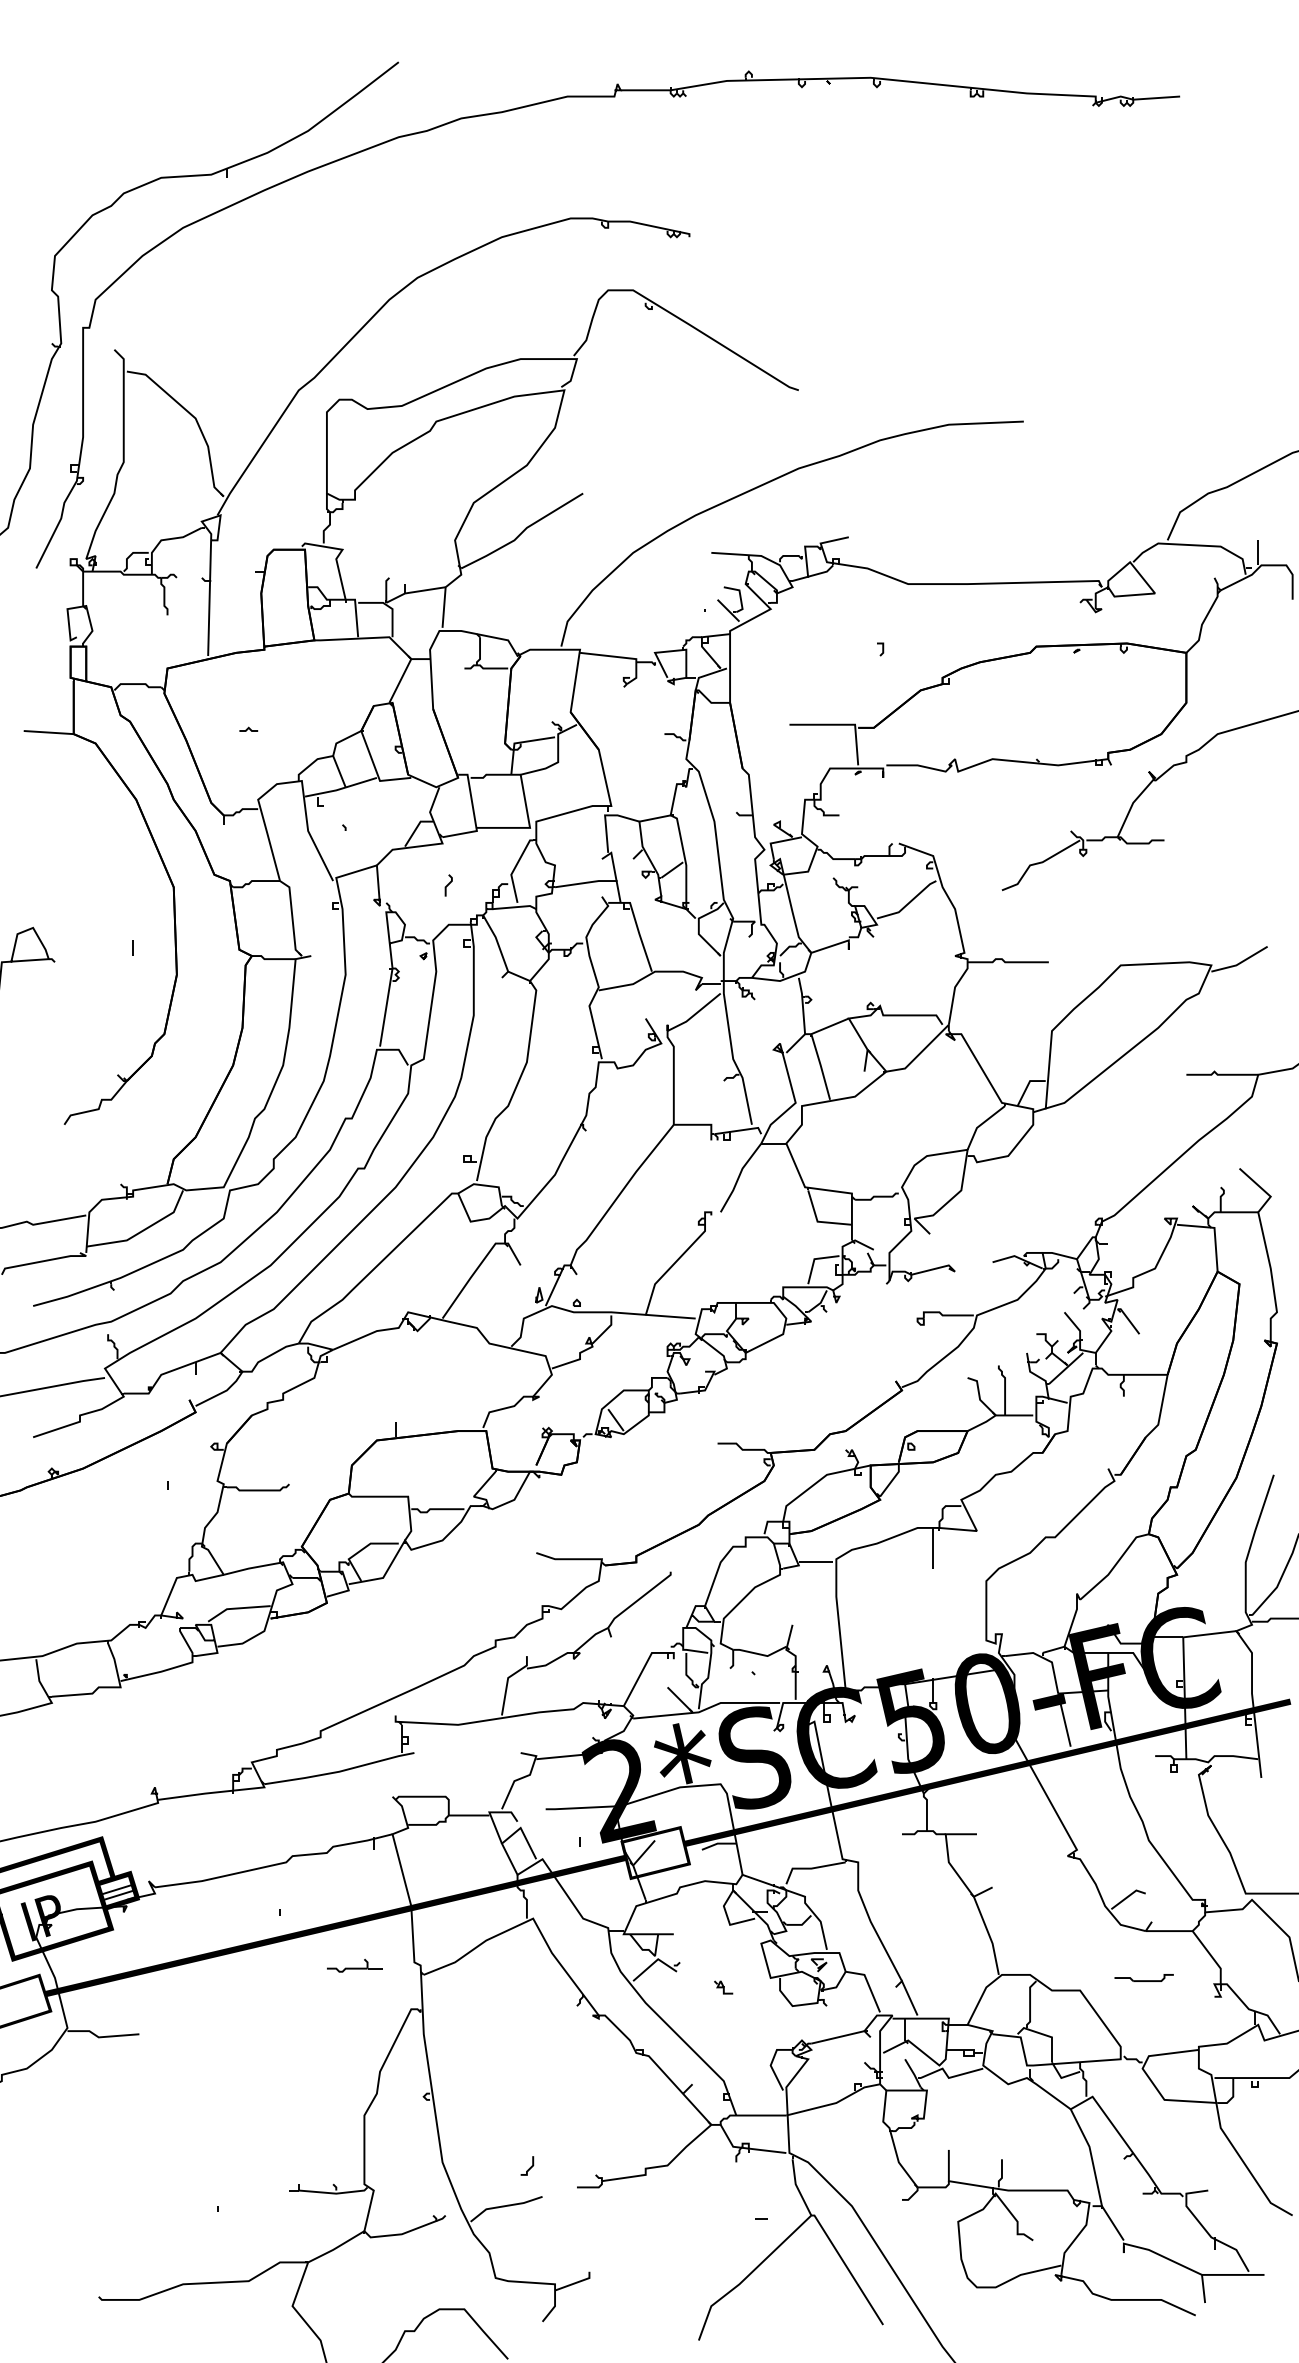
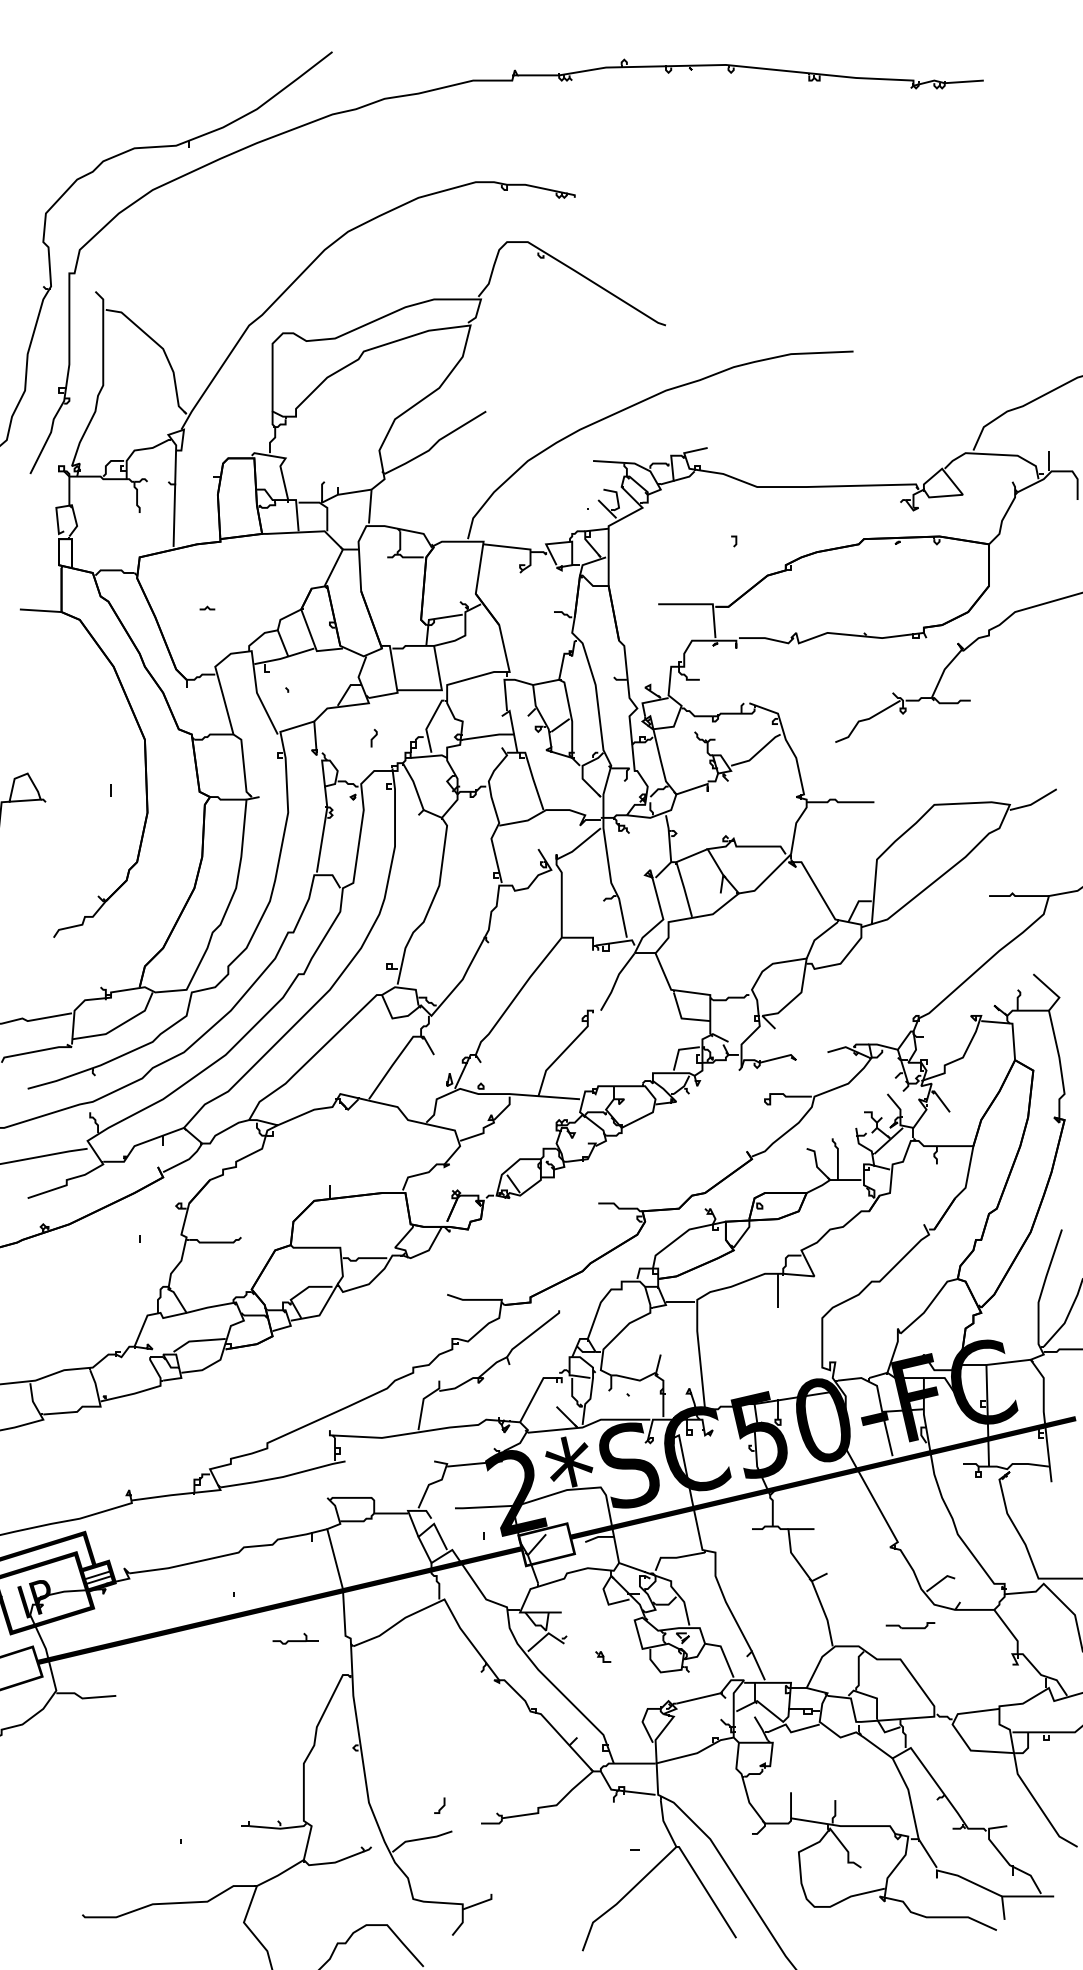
part: (1143, 1977) -> (909, 1625), moved

